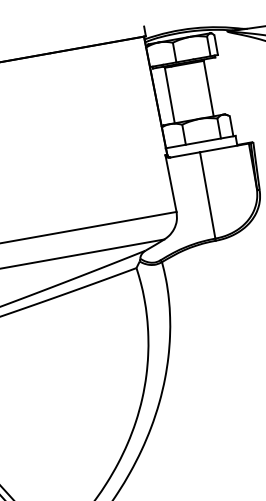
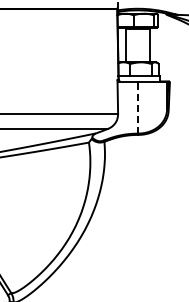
line: (206, 195) -> (137, 107), solid -> dashed

